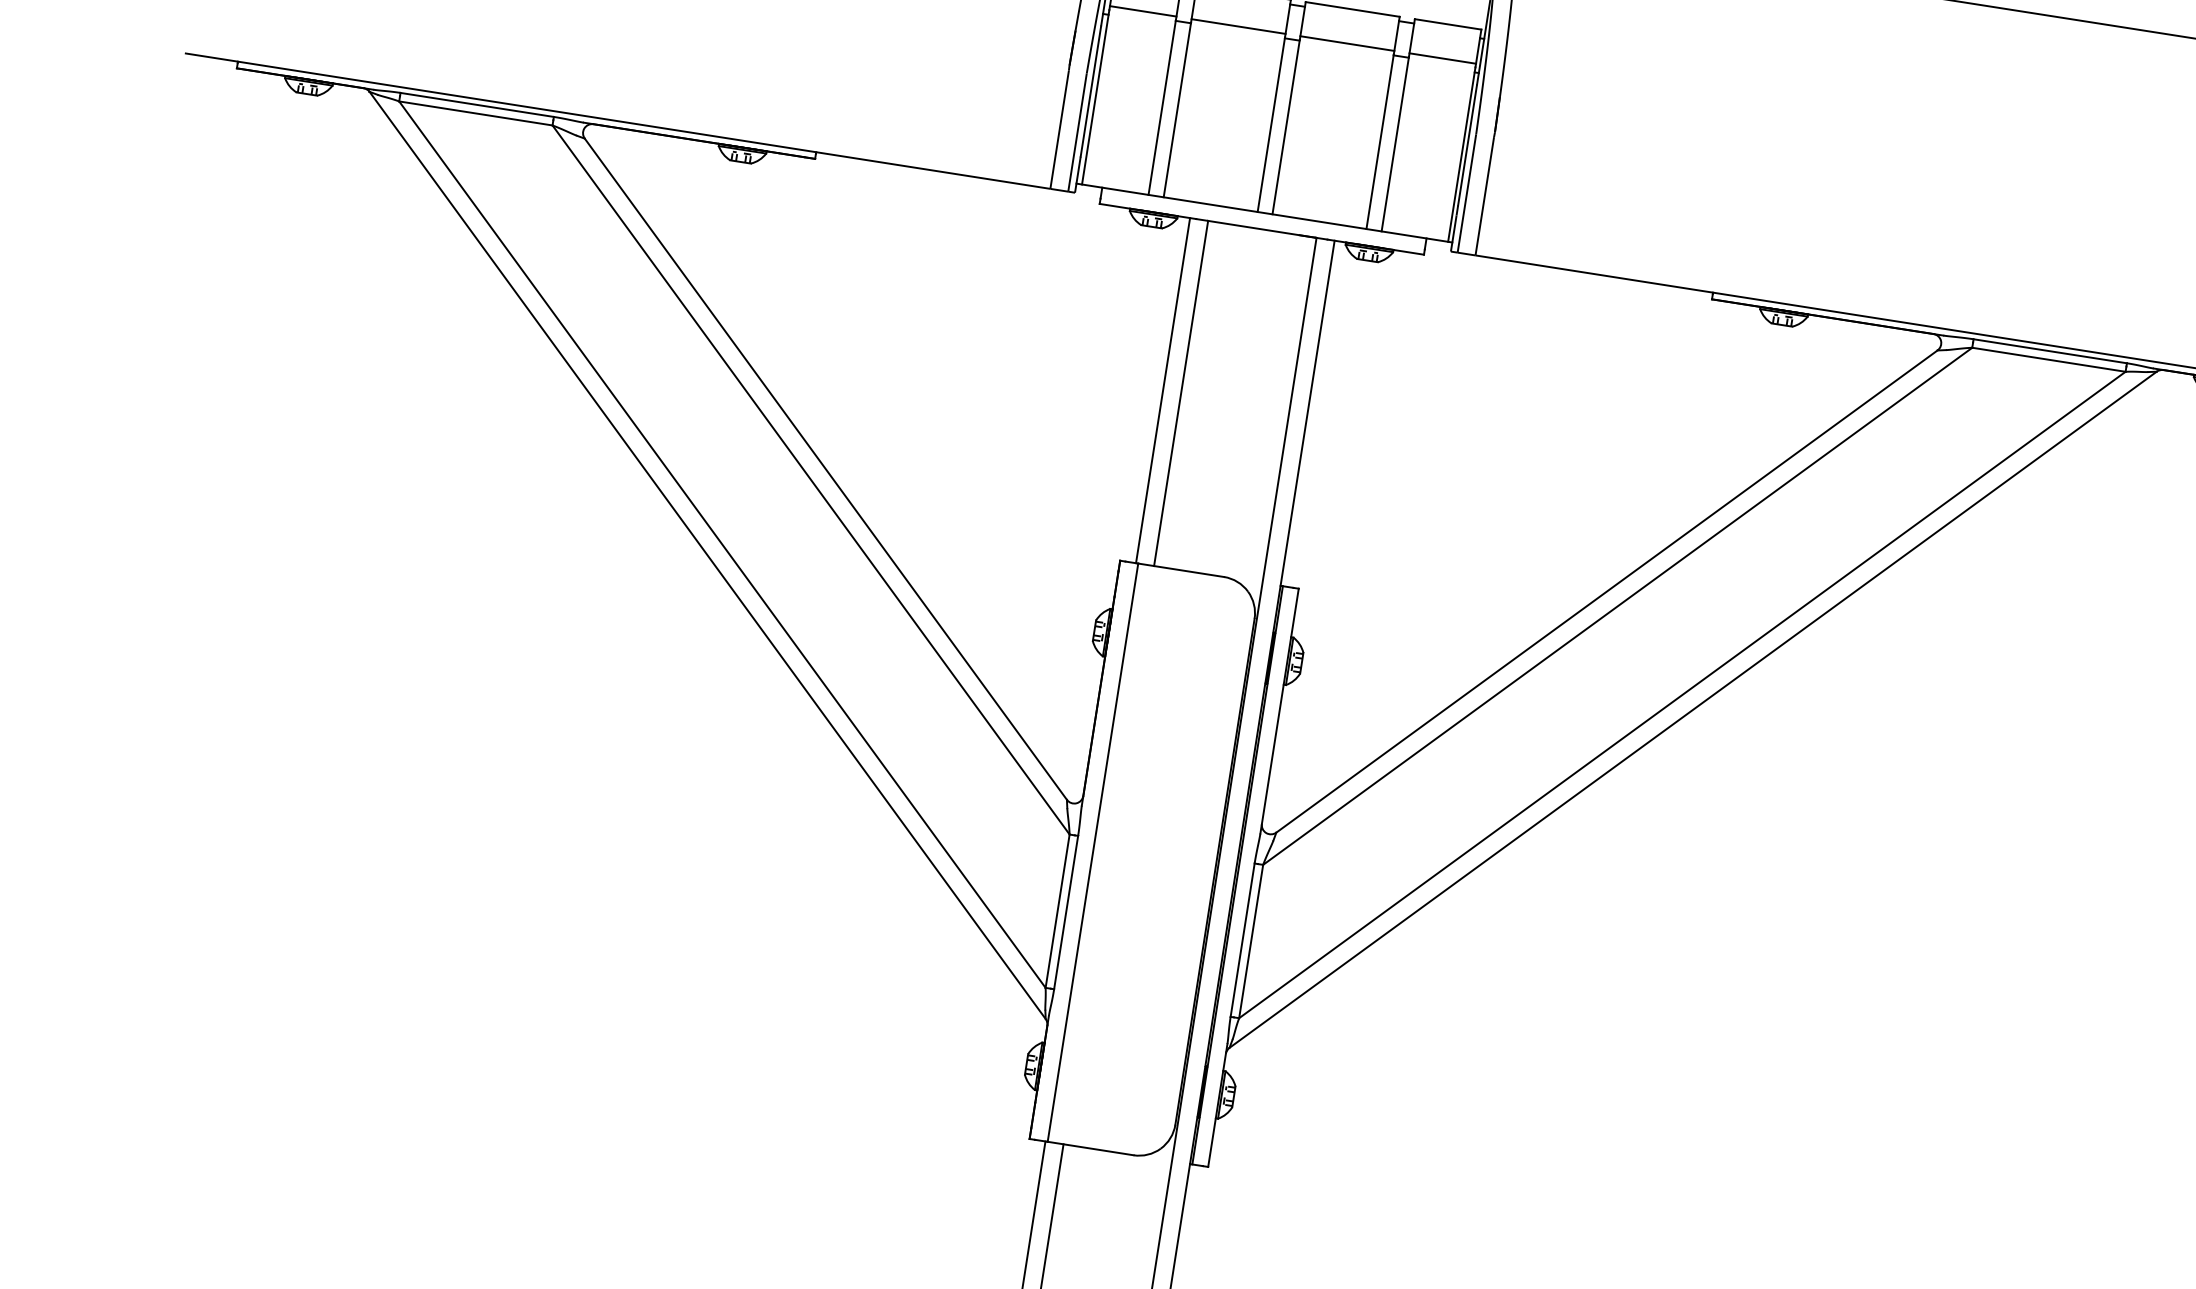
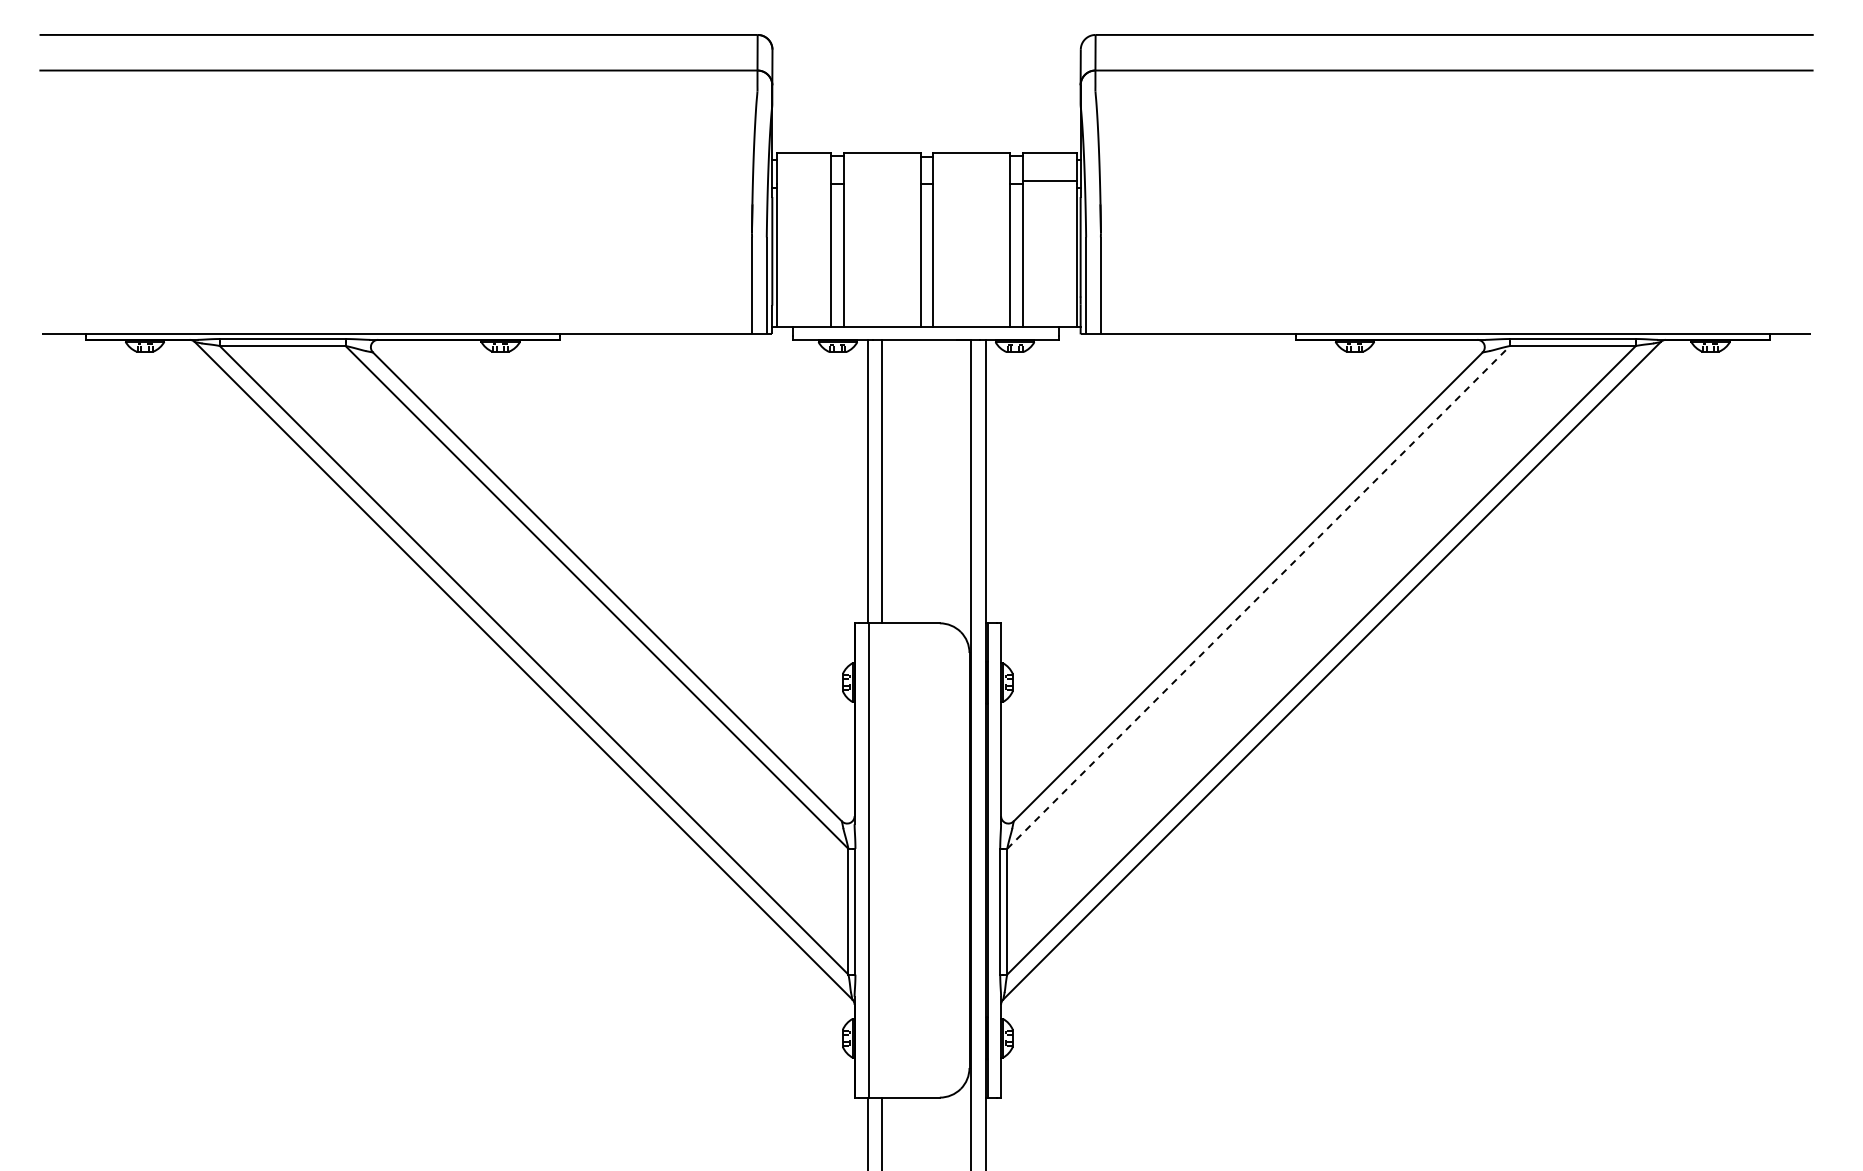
line: (1142, 11) -> (803, 180), removed
line: (1237, 26) -> (881, 180), removed
line: (1347, 43) -> (971, 180), removed
line: (1617, 606) -> (1258, 597), solid -> dashed

